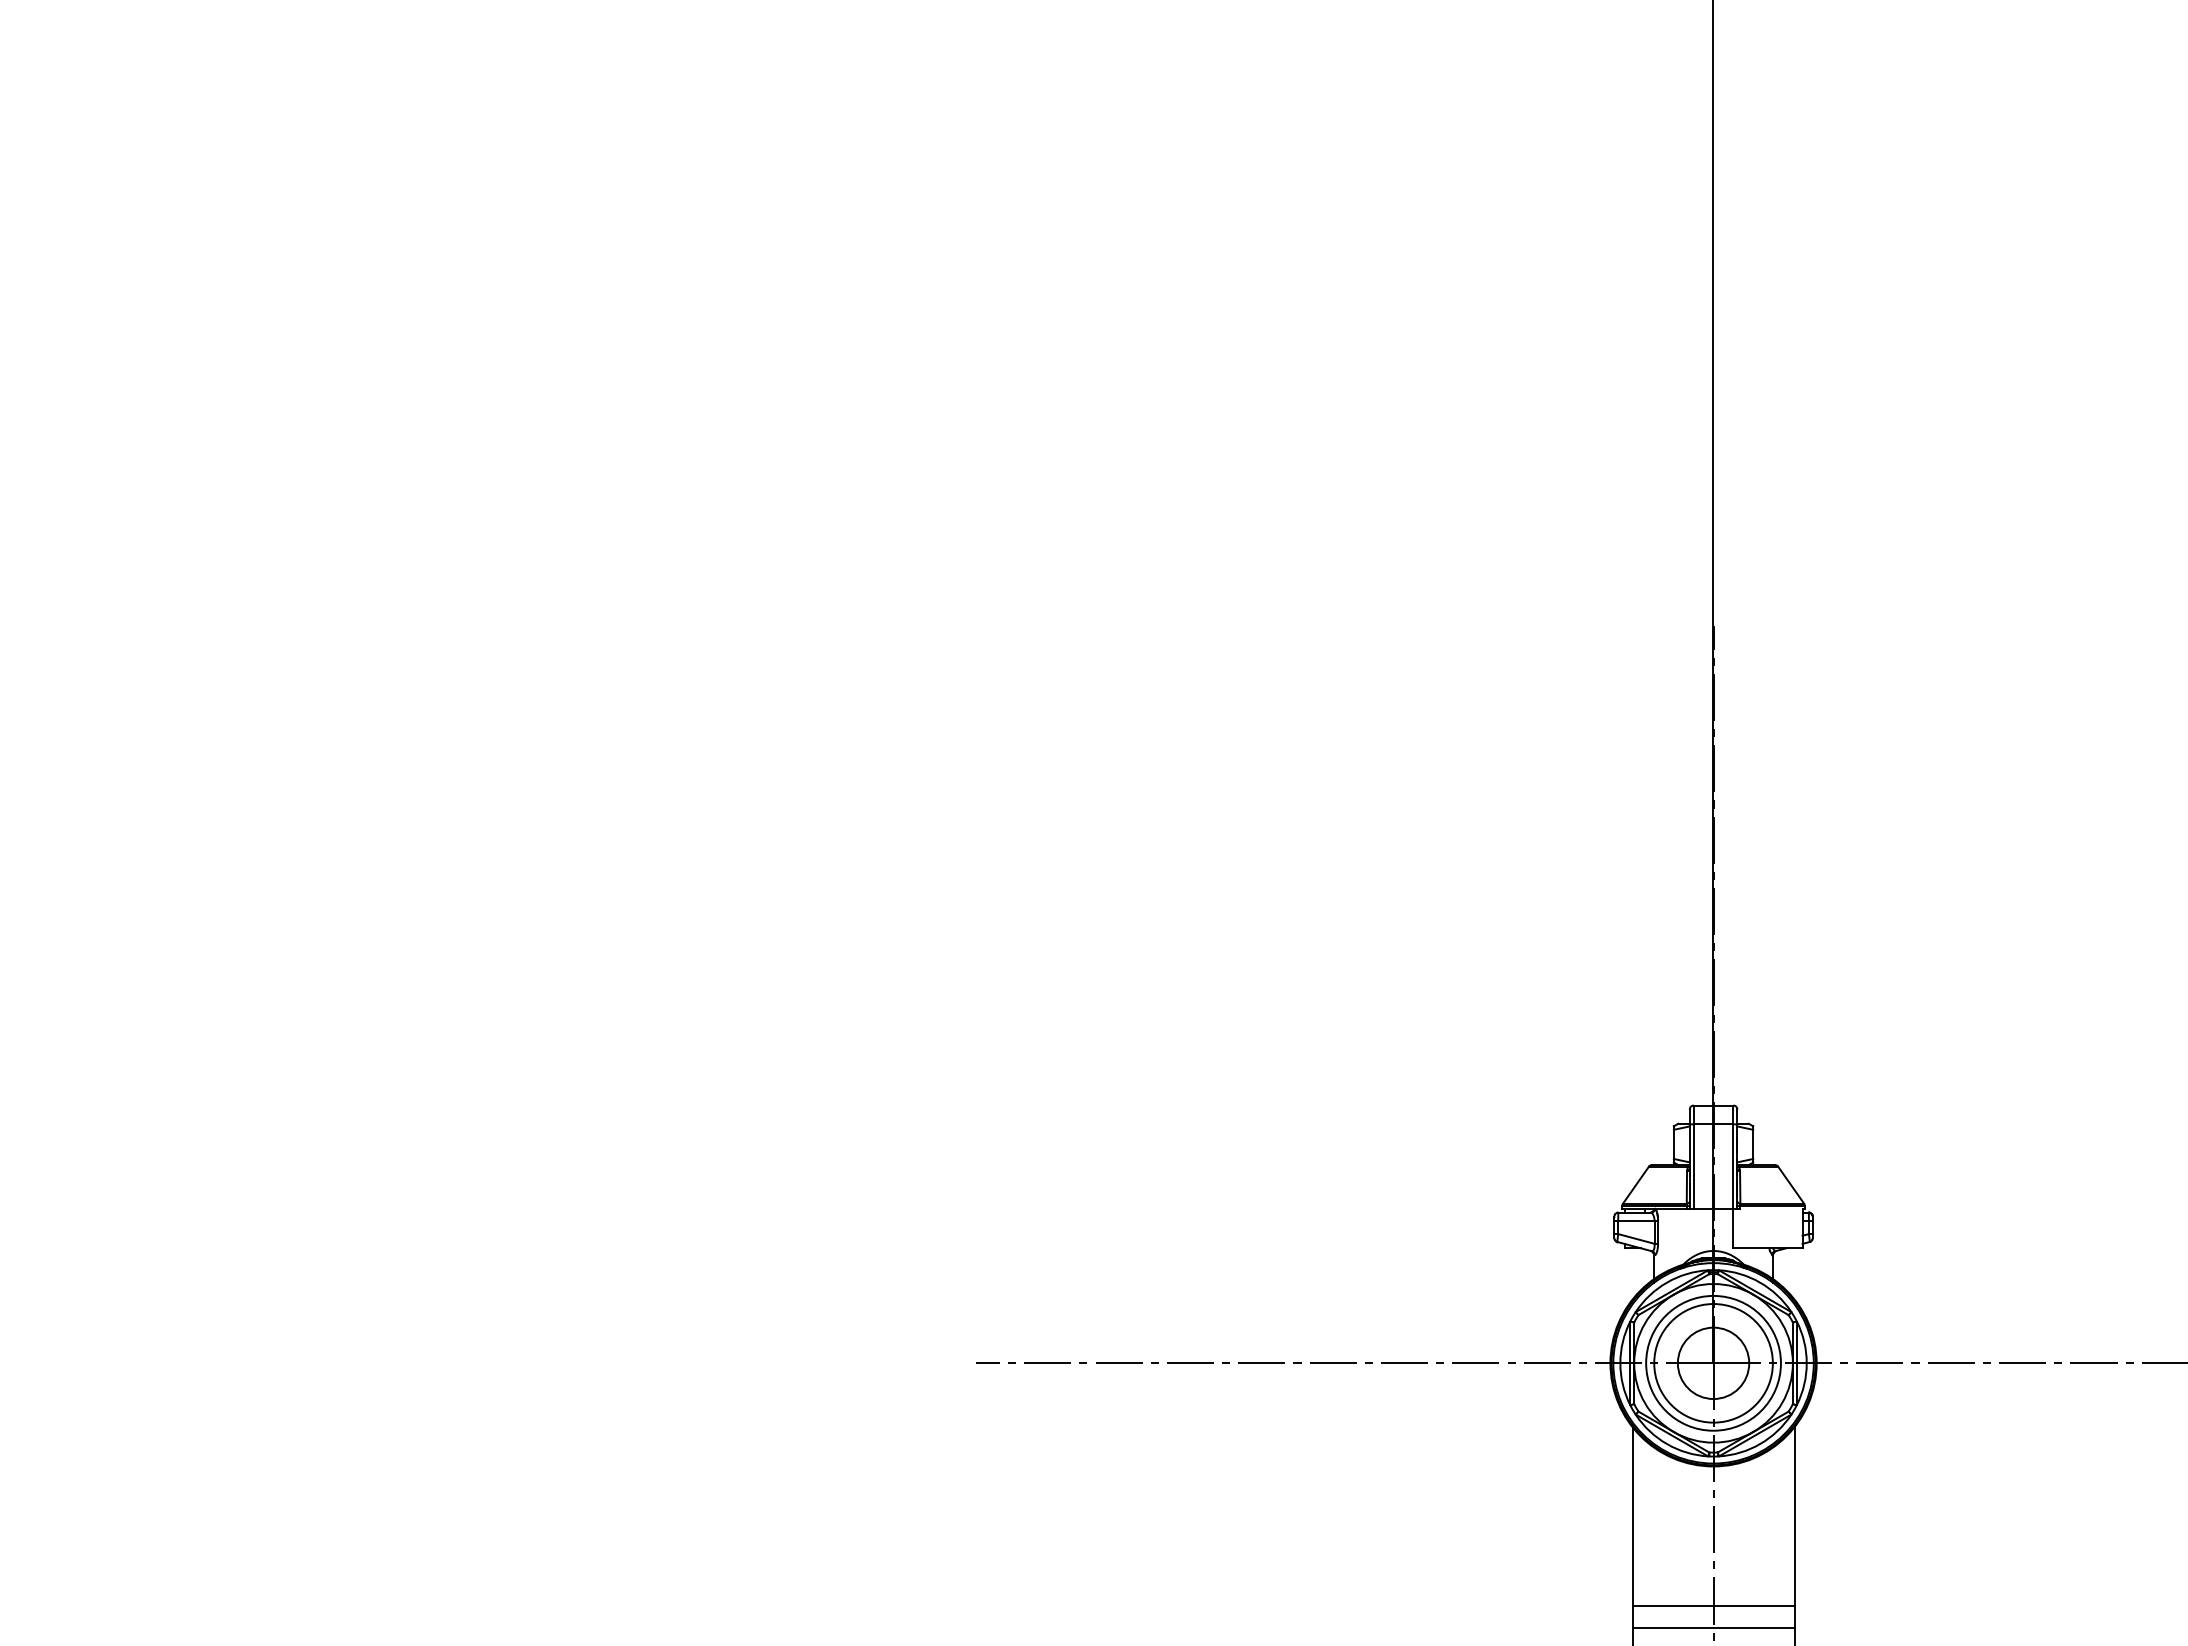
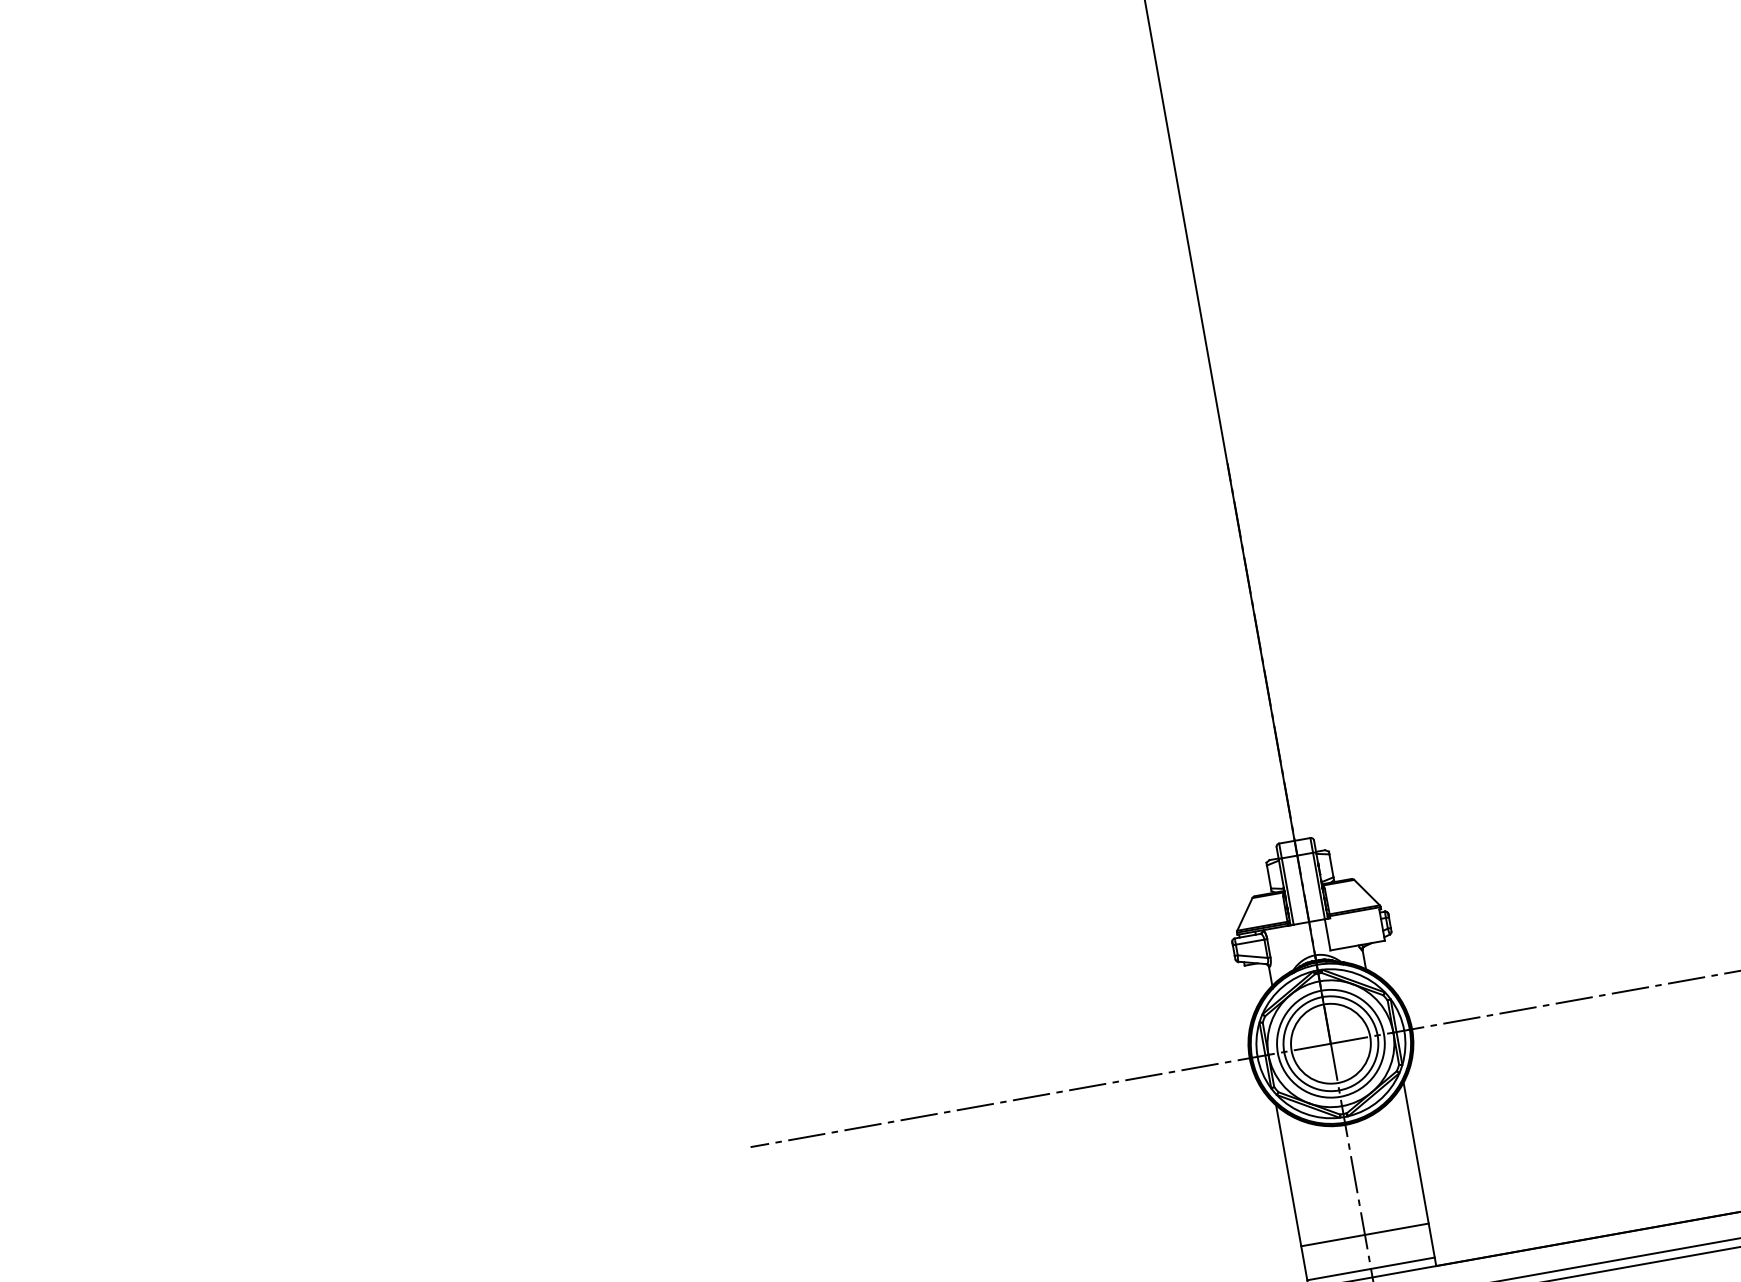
circle: (1713, 1363) -> (1330, 1043), size x1.4
line: (1713, 1627) -> (1367, 1251), removed

